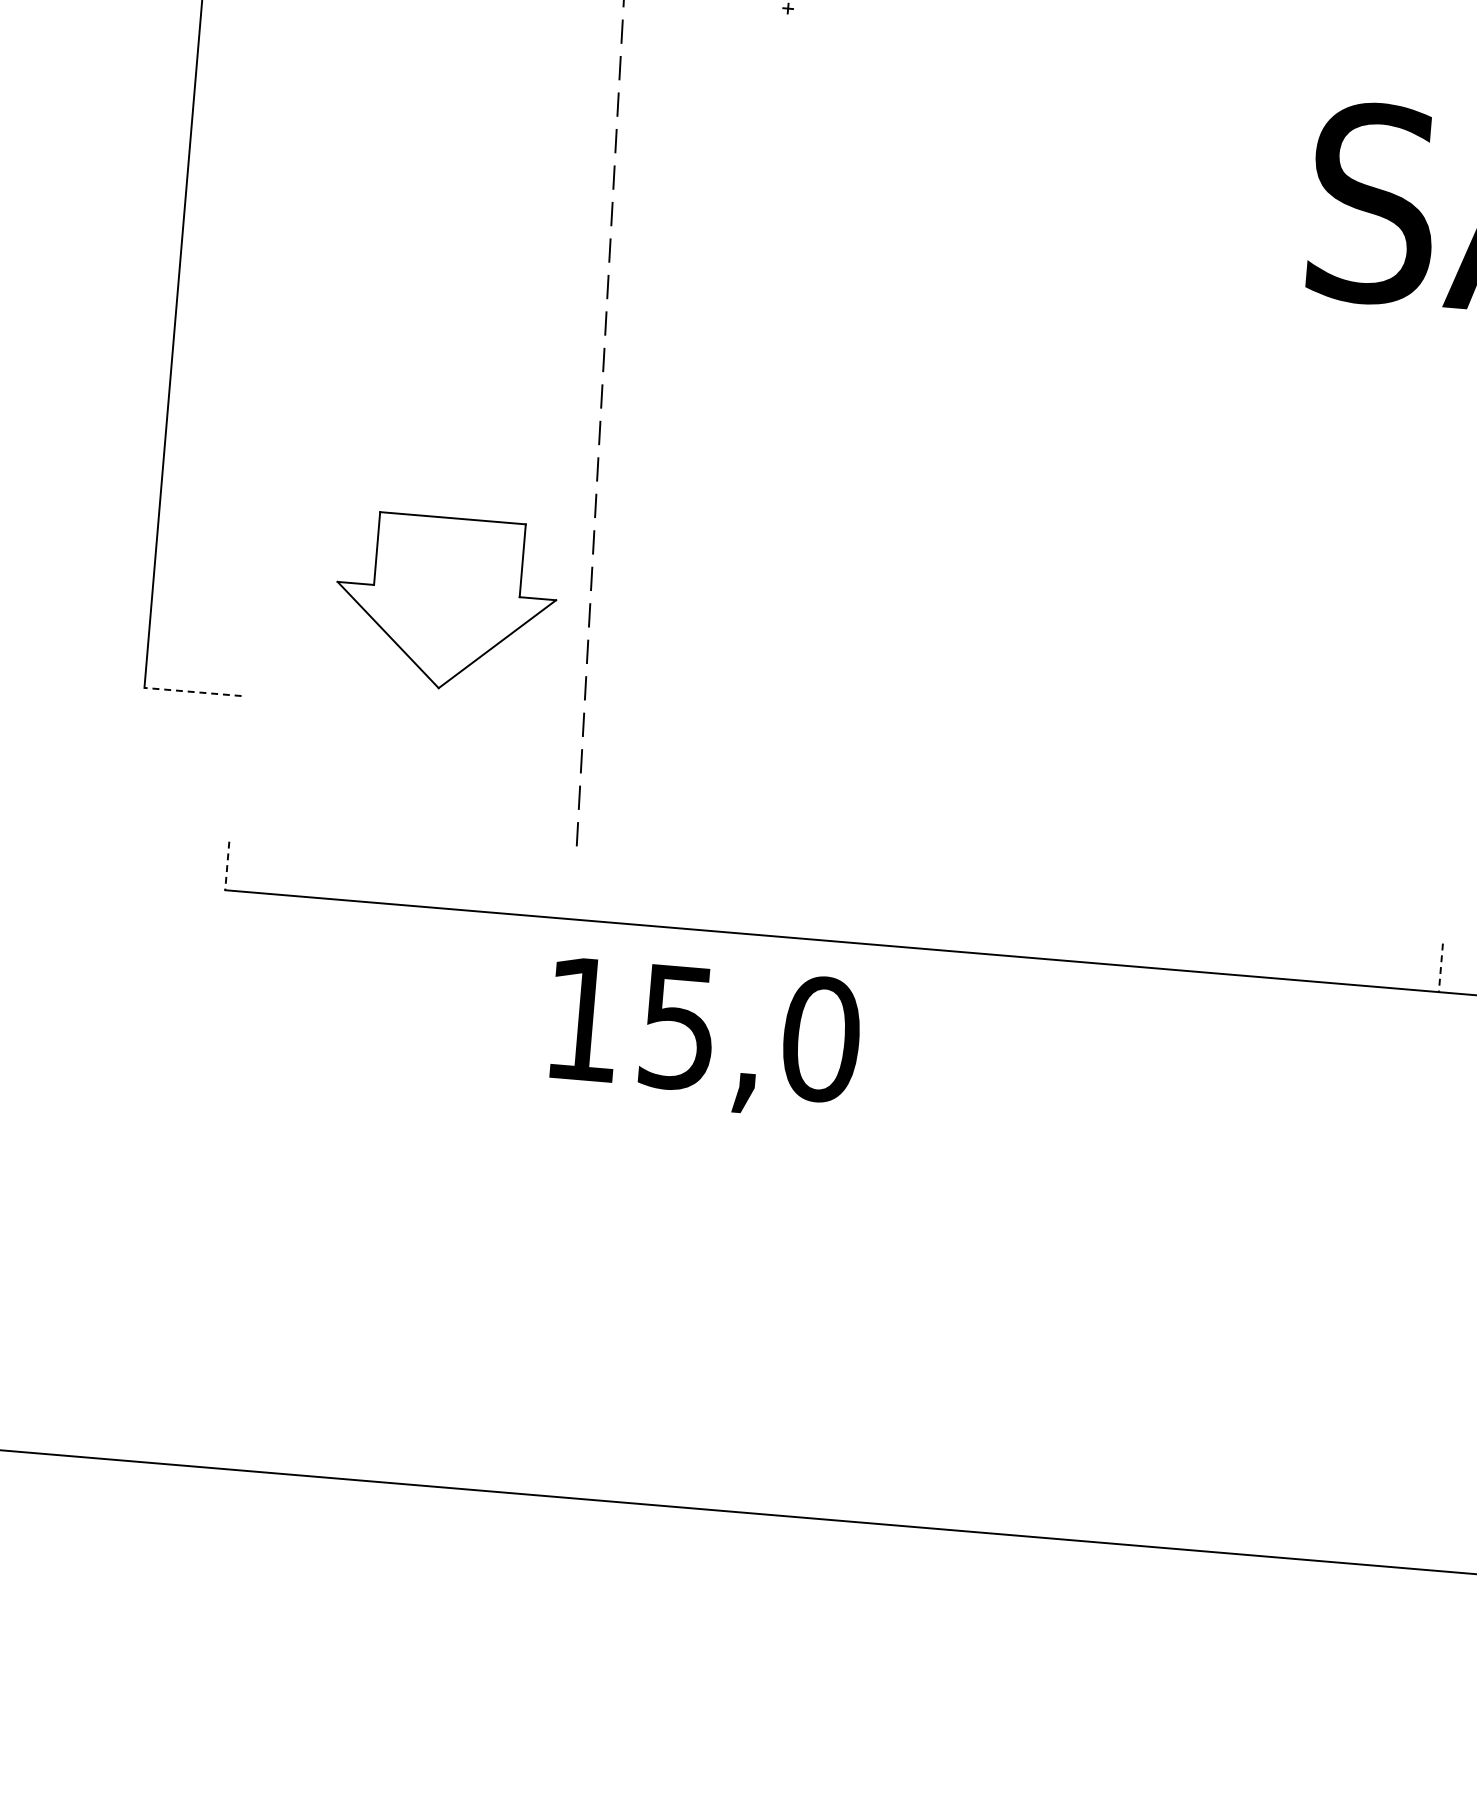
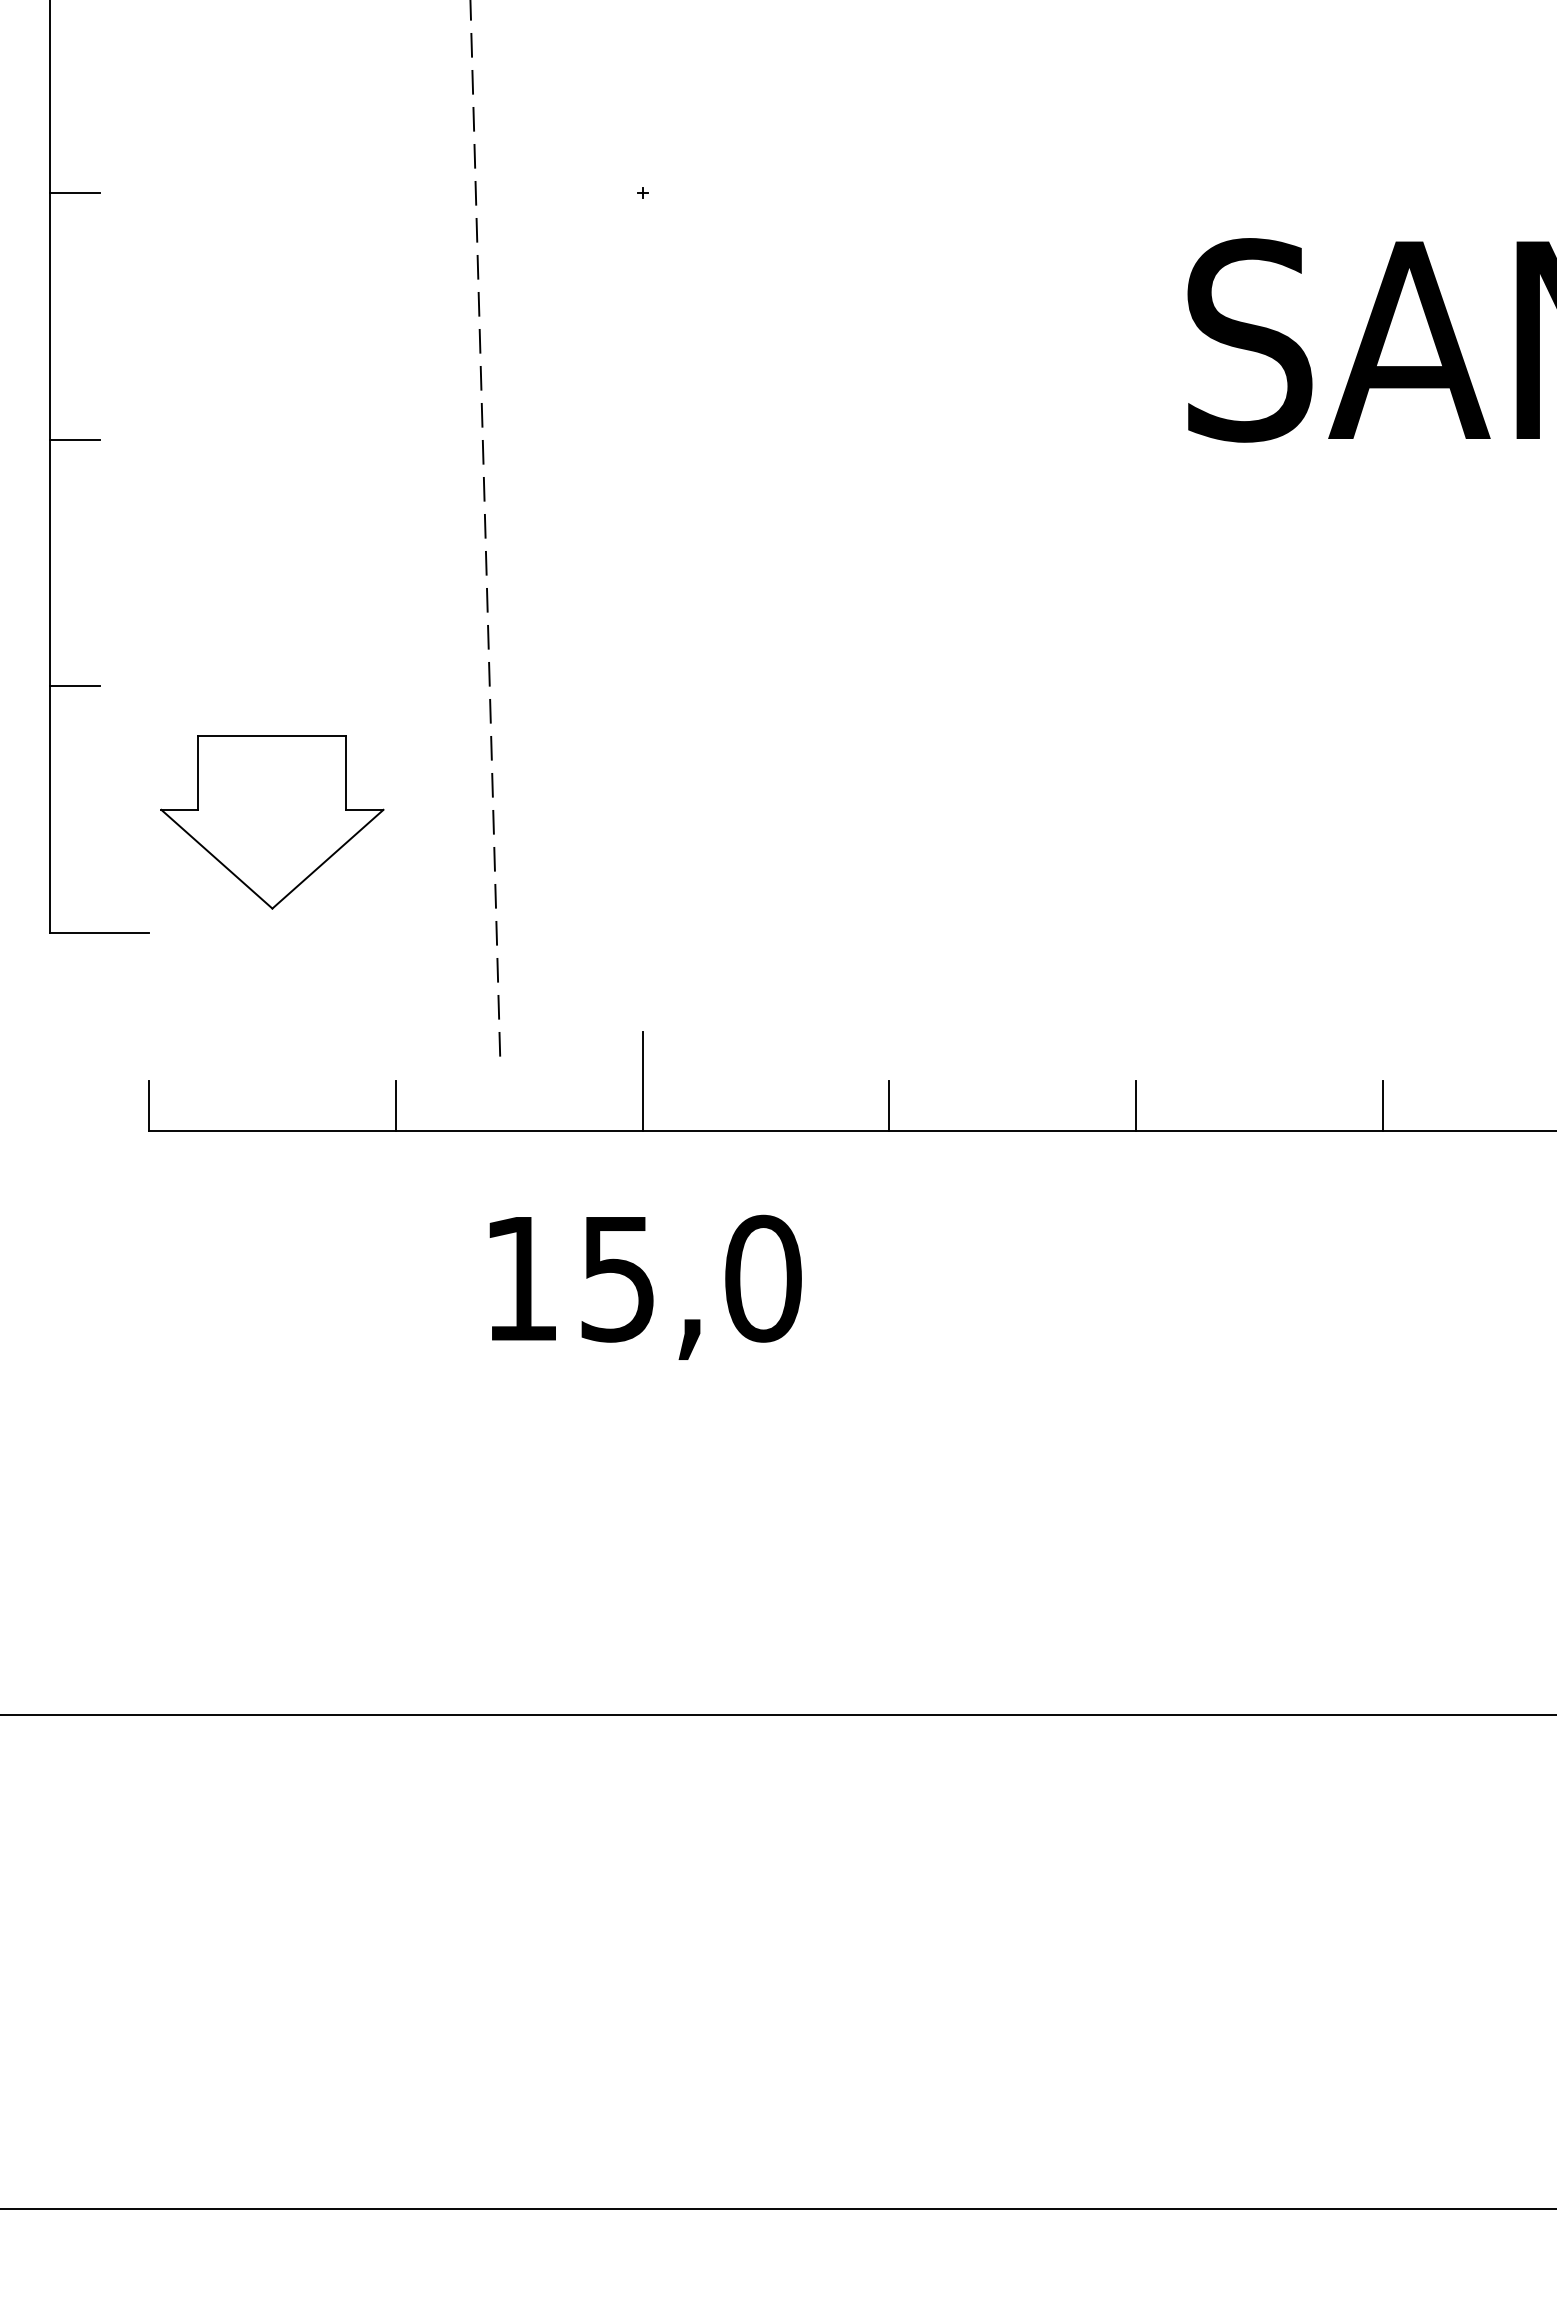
line: (209, 204) -> (74, 439), added
line: (188, 447) -> (74, 686), added
part: (445, 603) -> (272, 822), moved
line: (192, 692) -> (99, 933), dashed -> solid
line: (227, 865) -> (149, 1105), dashed -> solid
line: (714, 881) -> (642, 1080), added
line: (469, 885) -> (395, 1105), added
line: (955, 926) -> (889, 1105), added
line: (1198, 947) -> (1136, 1105), added
line: (1440, 967) -> (1382, 1105), dashed -> solid
text: (704, 1037) -> (645, 1286), moved

